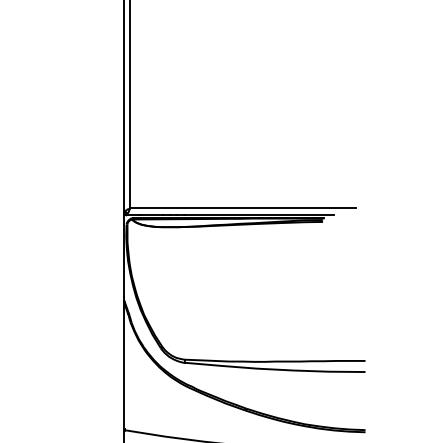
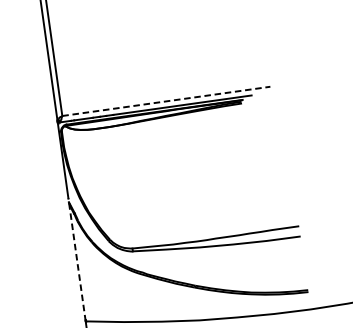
line: (242, 208) -> (165, 101), solid -> dashed
line: (124, 363) -> (77, 259), solid -> dashed

